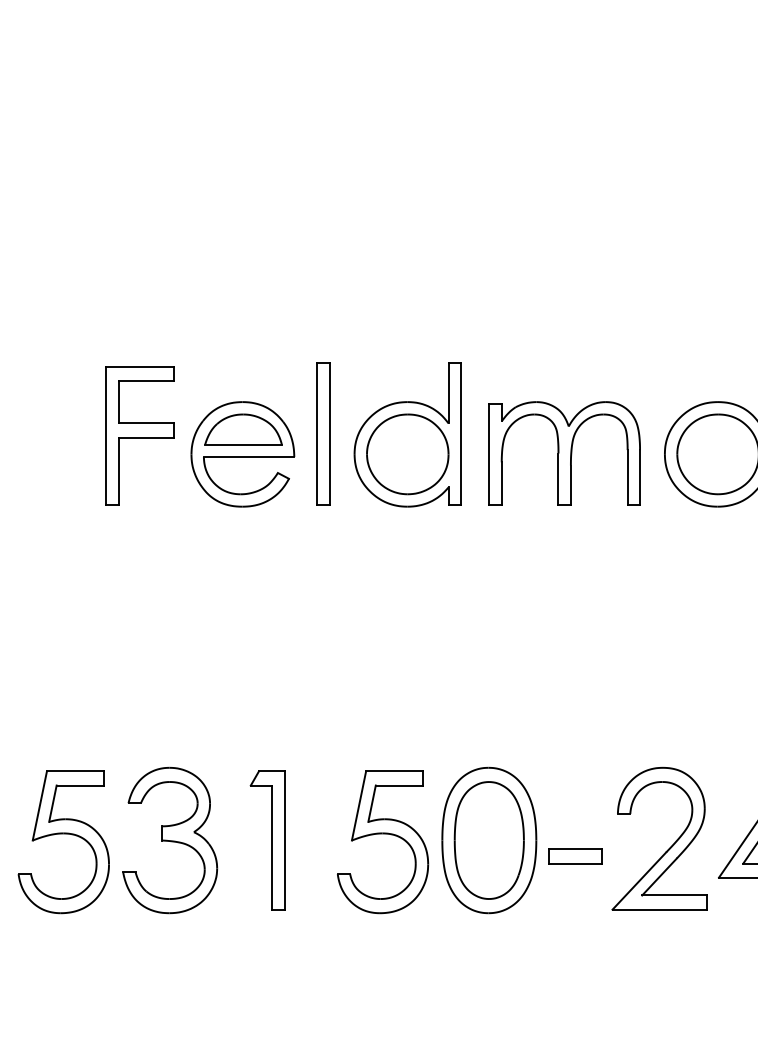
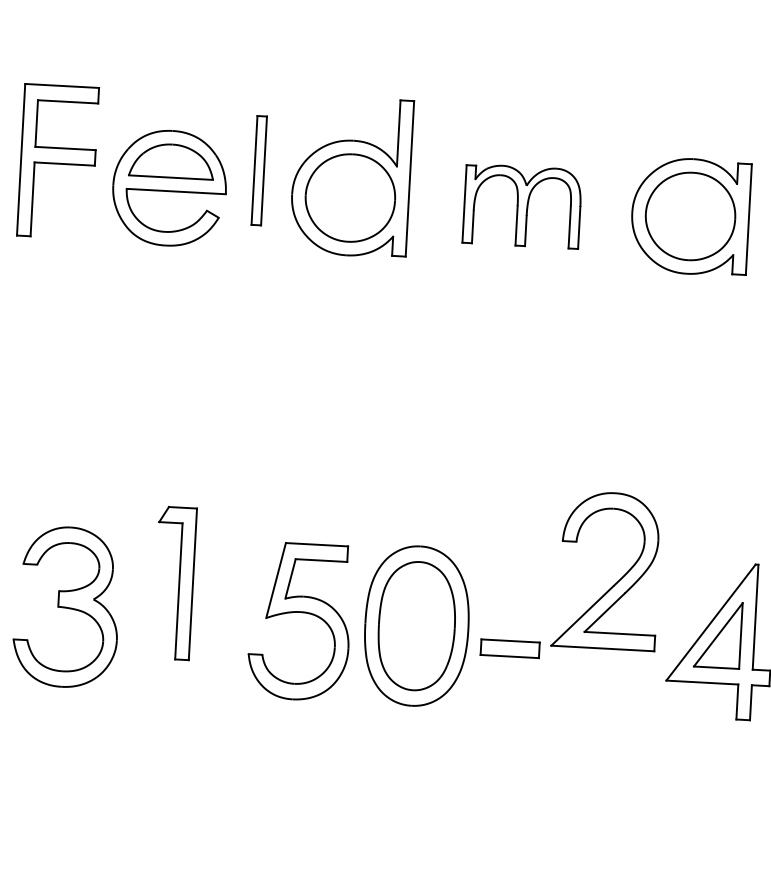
part: (323, 433) -> (259, 170), size x0.7
part: (564, 453) -> (522, 206), size x0.7
part: (267, 840) -> (174, 583), moved
part: (669, 847) -> (617, 580), moved

